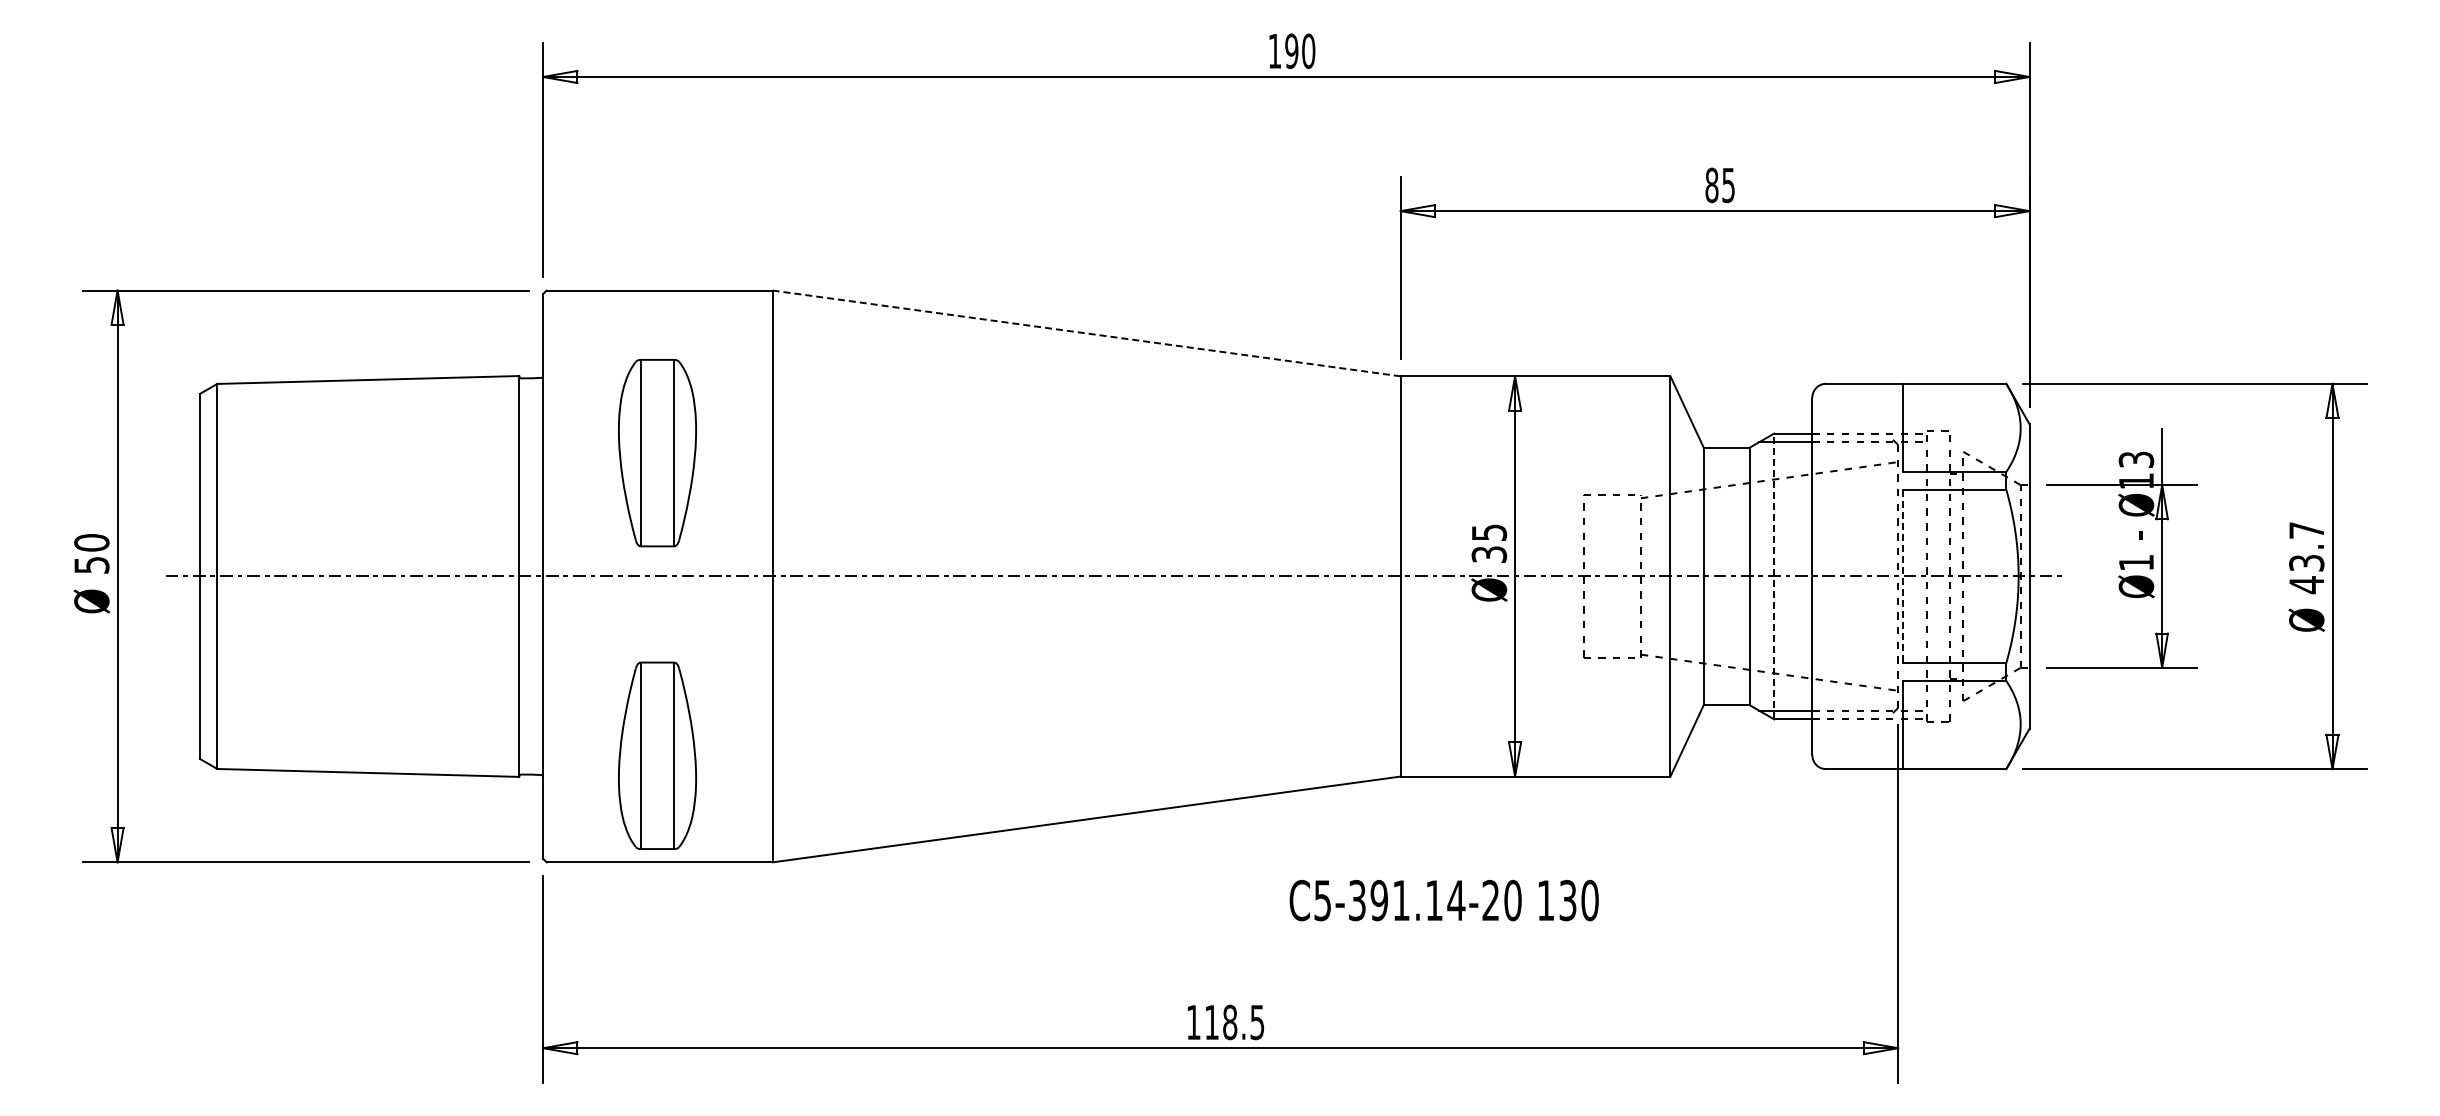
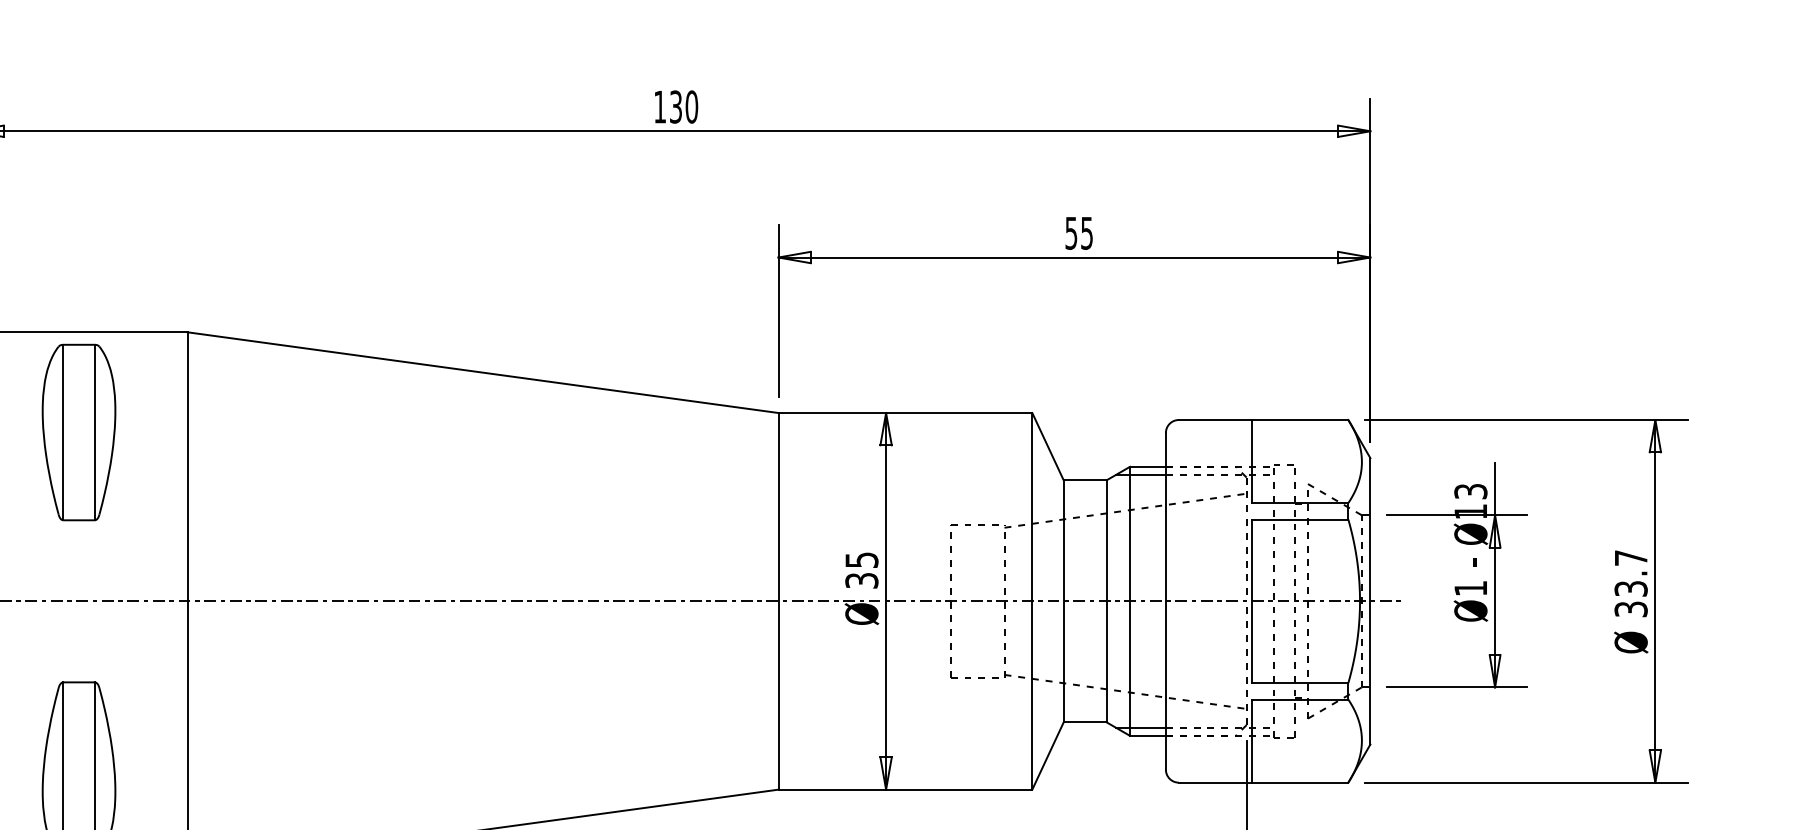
text: (1291, 50) -> (675, 106), 190 -> 130
text: (1711, 185) -> (1070, 233), 85 -> 55
line: (1086, 333) -> (482, 372), dashed -> solid
part: (657, 453) -> (79, 432), moved
line: (1774, 576) -> (1130, 601), dashed -> solid
line: (1903, 576) -> (1251, 601), dashed -> solid
text: (2306, 585) -> (1630, 609), 43.7 -> 33.7

